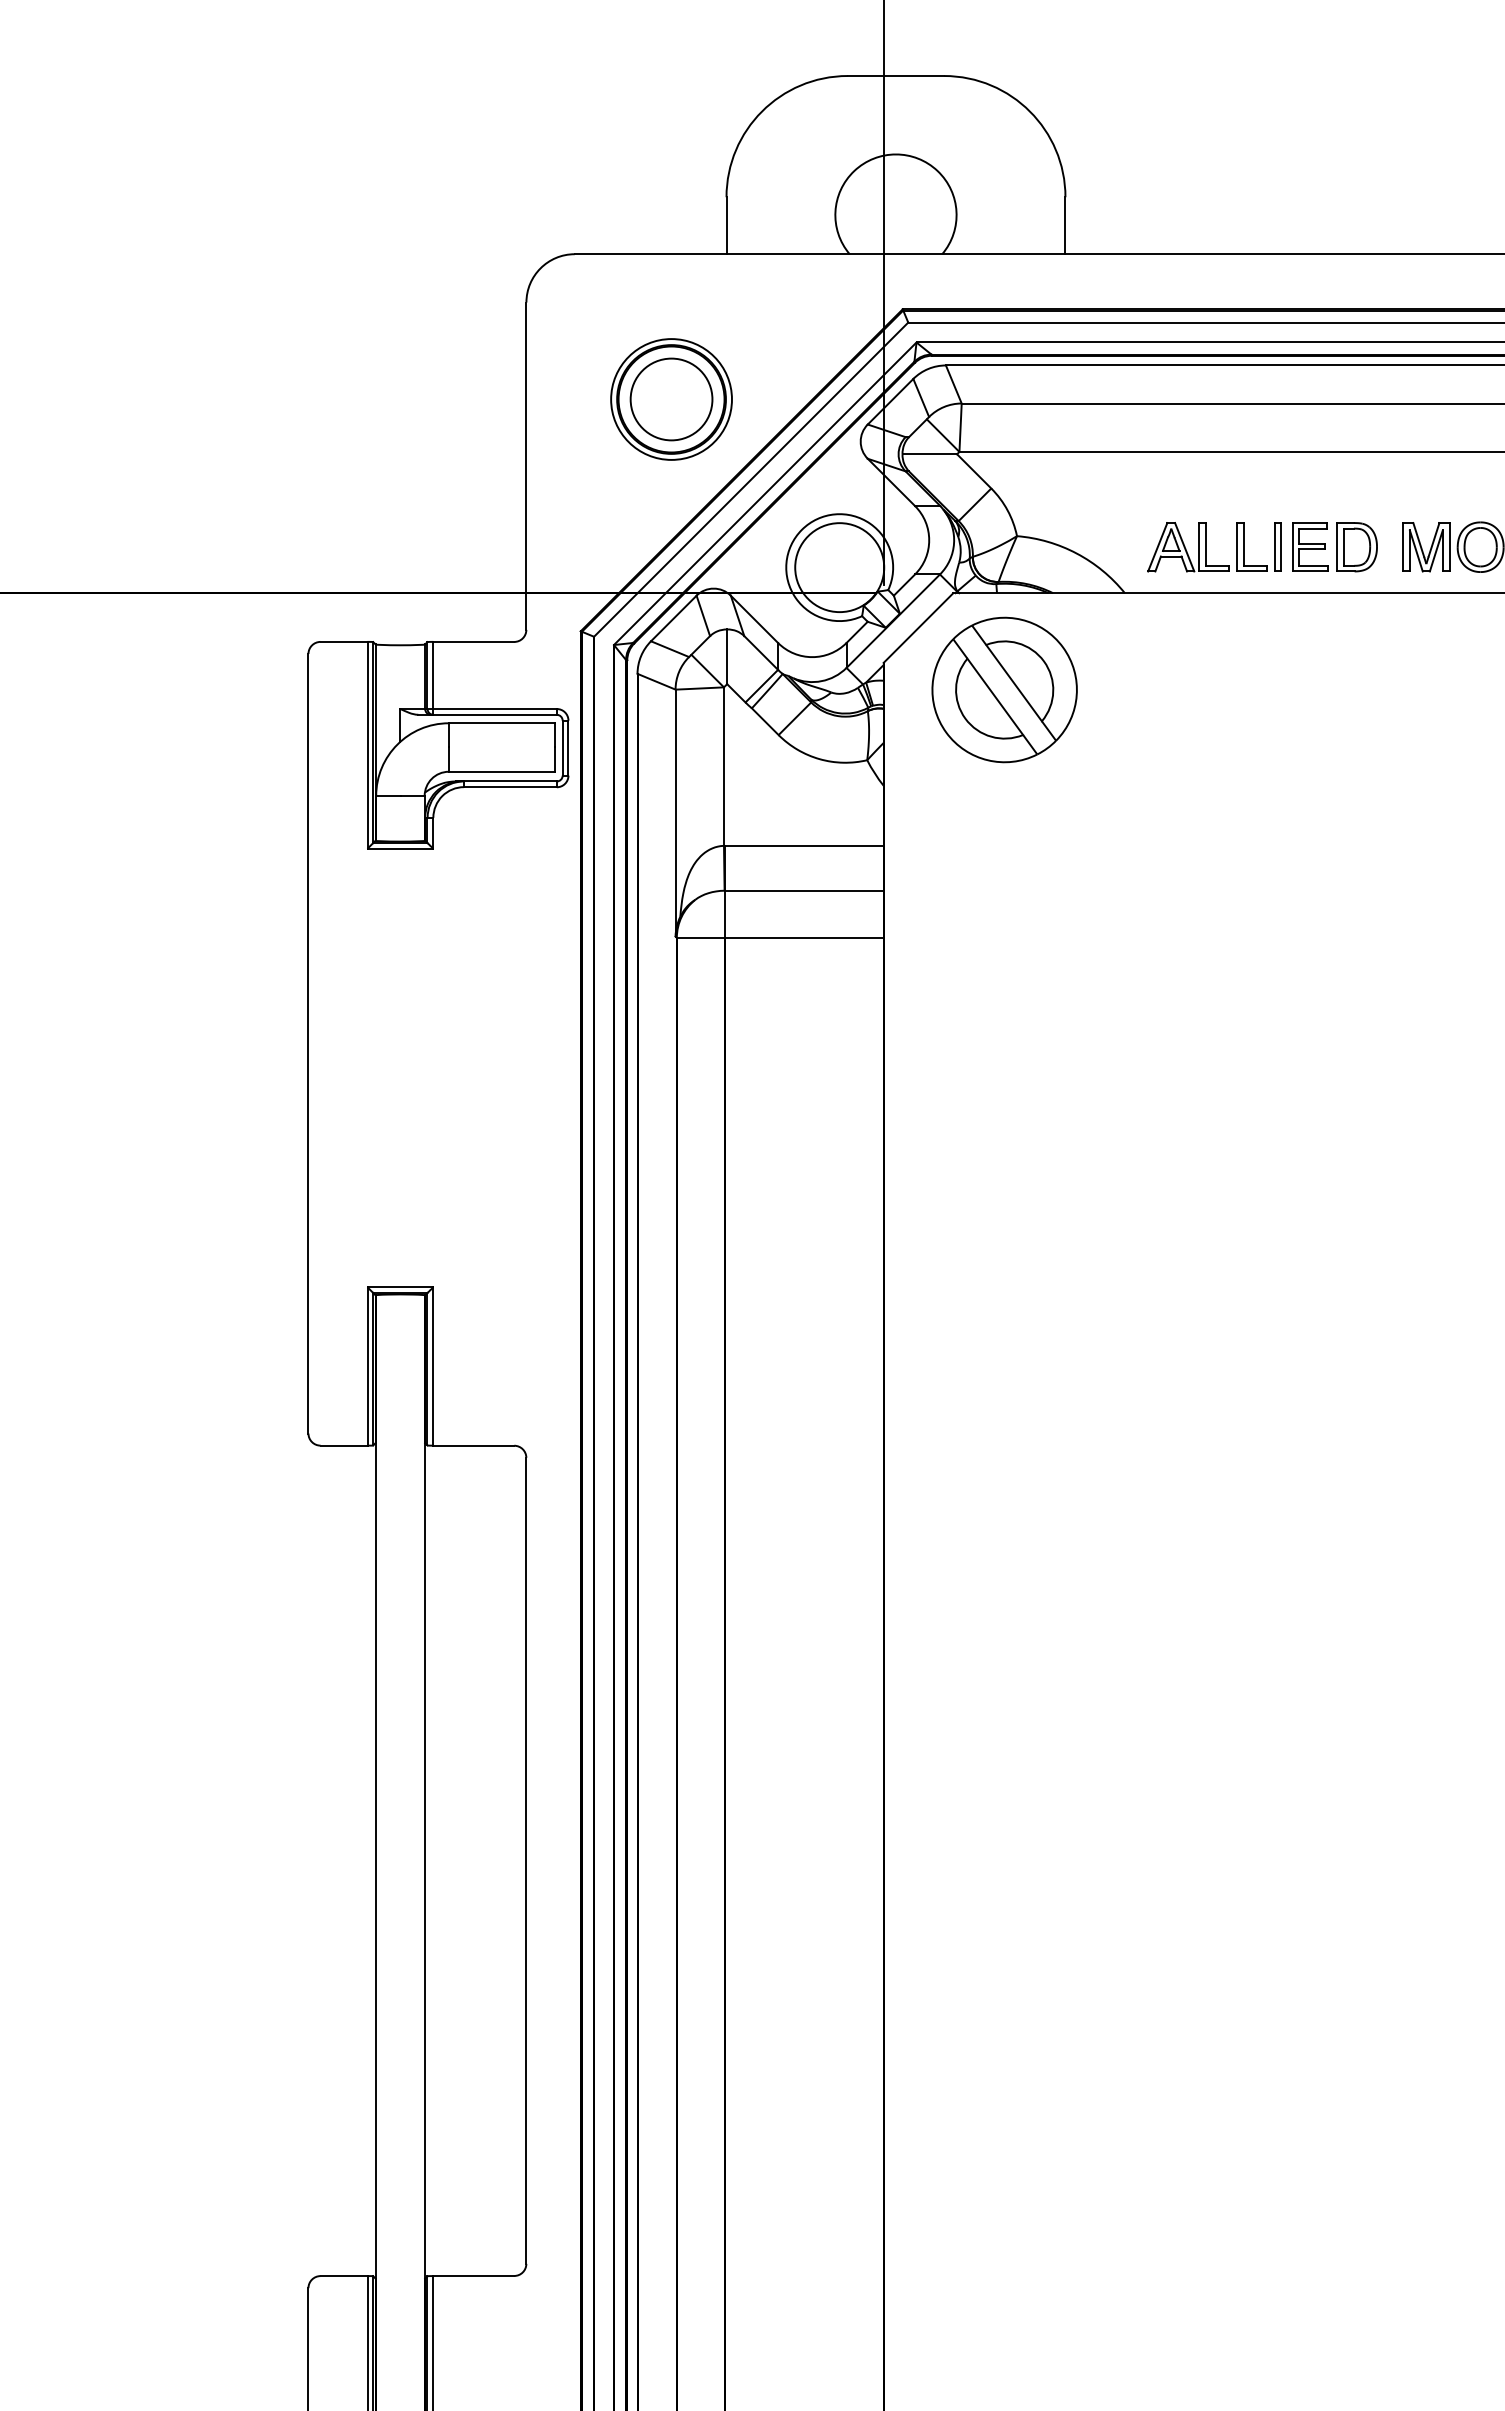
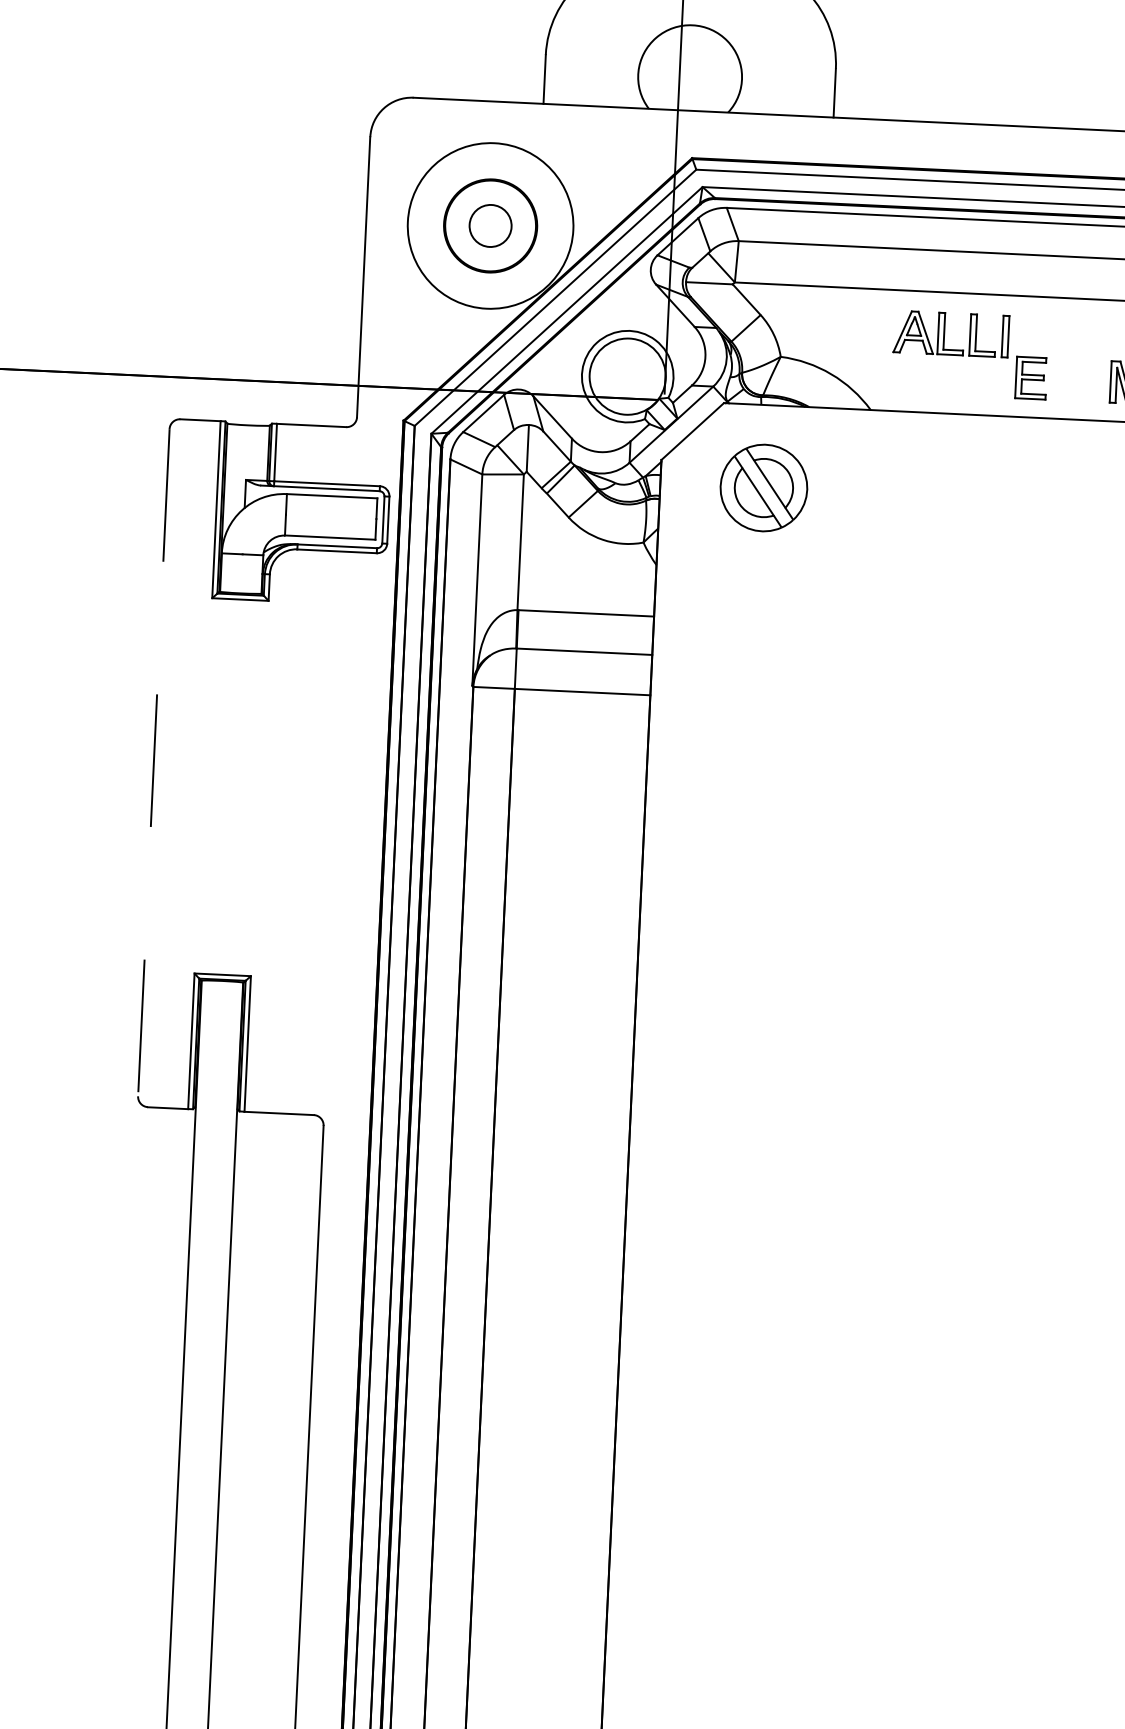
circle: (671, 399) -> (490, 225), size x0.6
circle: (671, 399) -> (490, 225), size x1.6
part: (1206, 547) -> (944, 334), moved
part: (1356, 547) -> (1070, 380), removed
part: (1004, 689) -> (763, 487), size x0.7
line: (308, 1043) -> (153, 762), solid -> dashed

